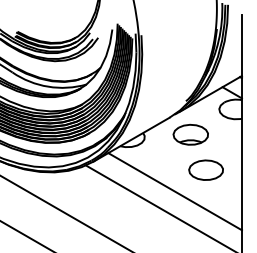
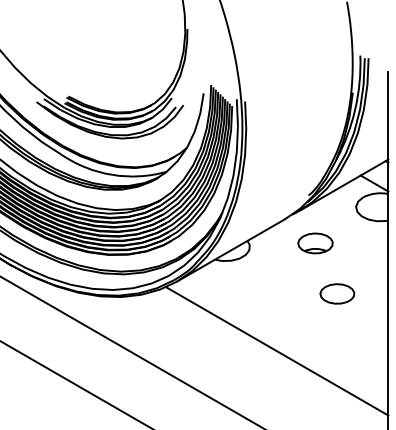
part: (190, 134) -> (315, 243), size x0.7
part: (206, 169) -> (337, 293), size x0.7
line: (174, 191) -> (292, 324), removed

